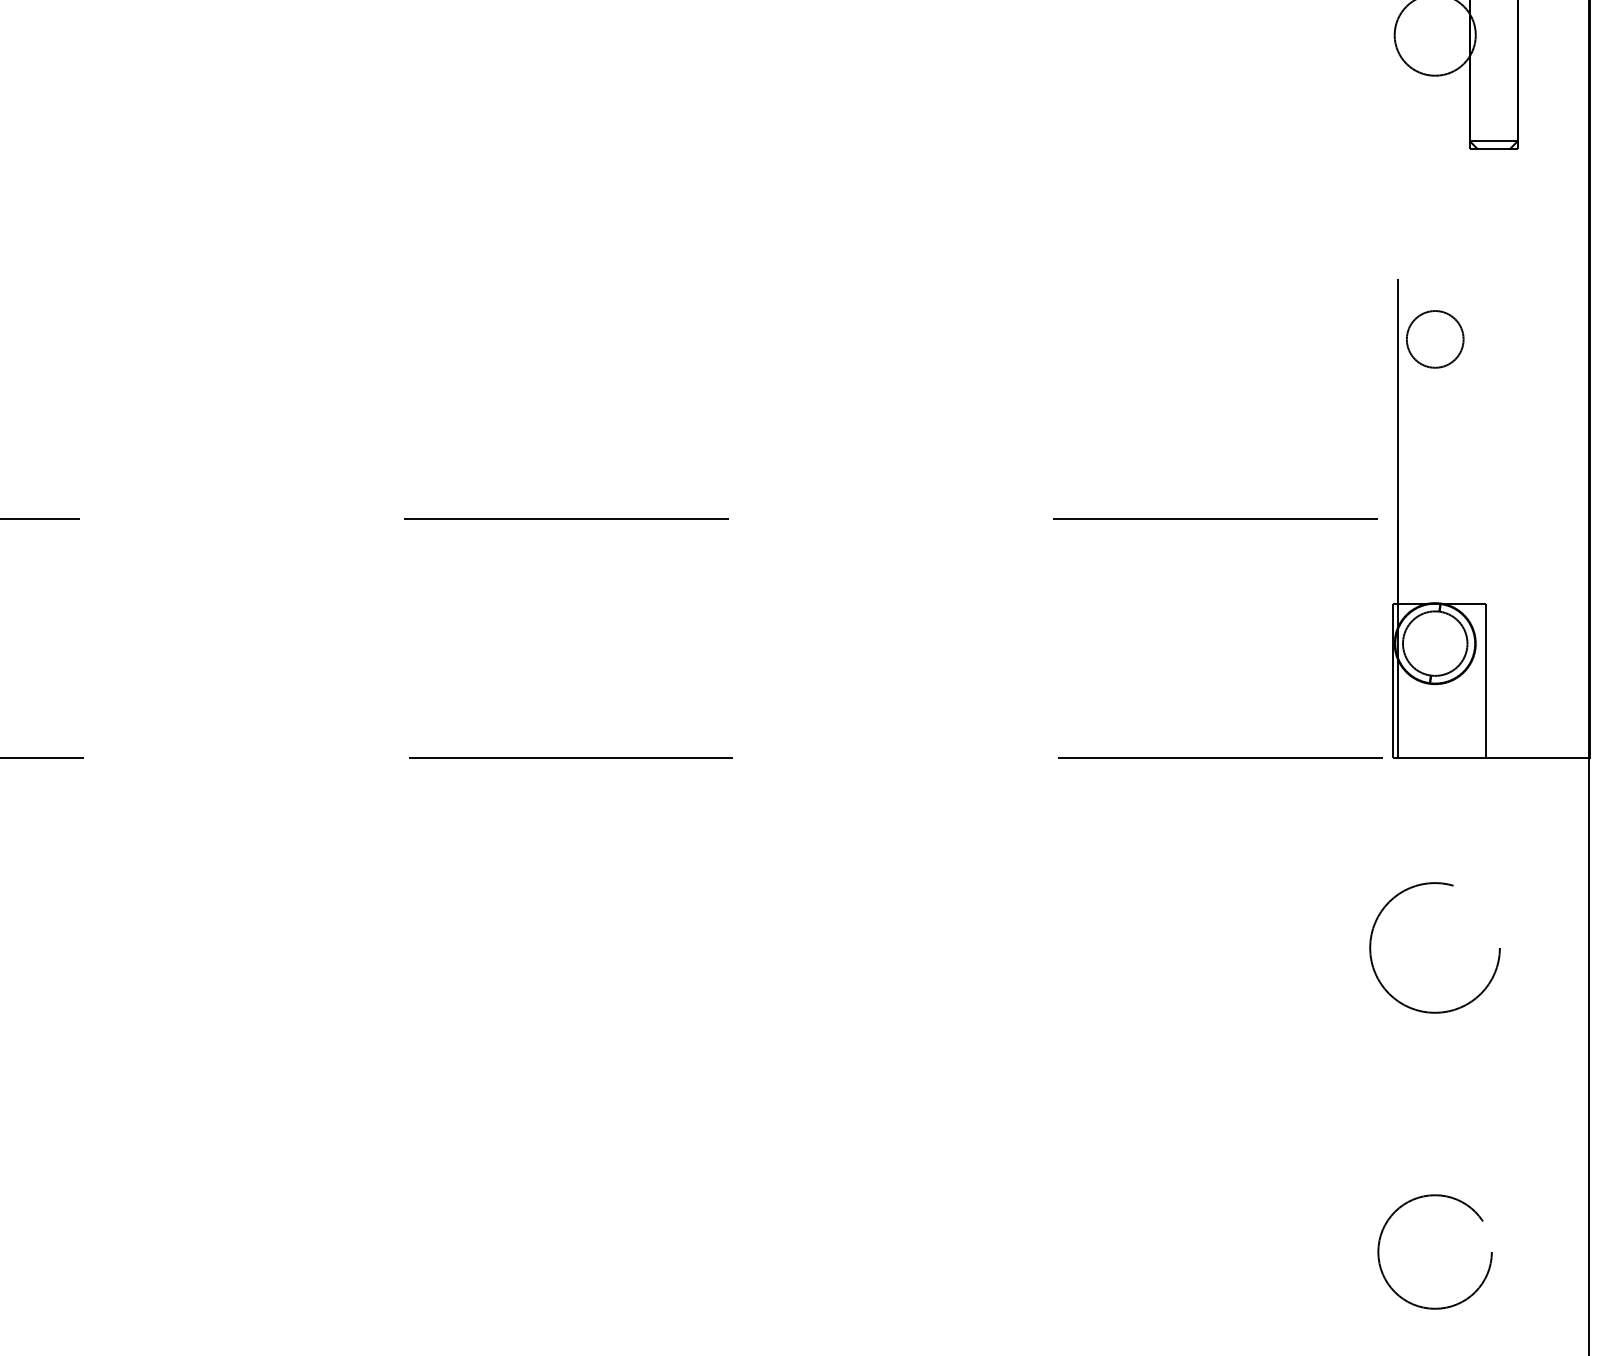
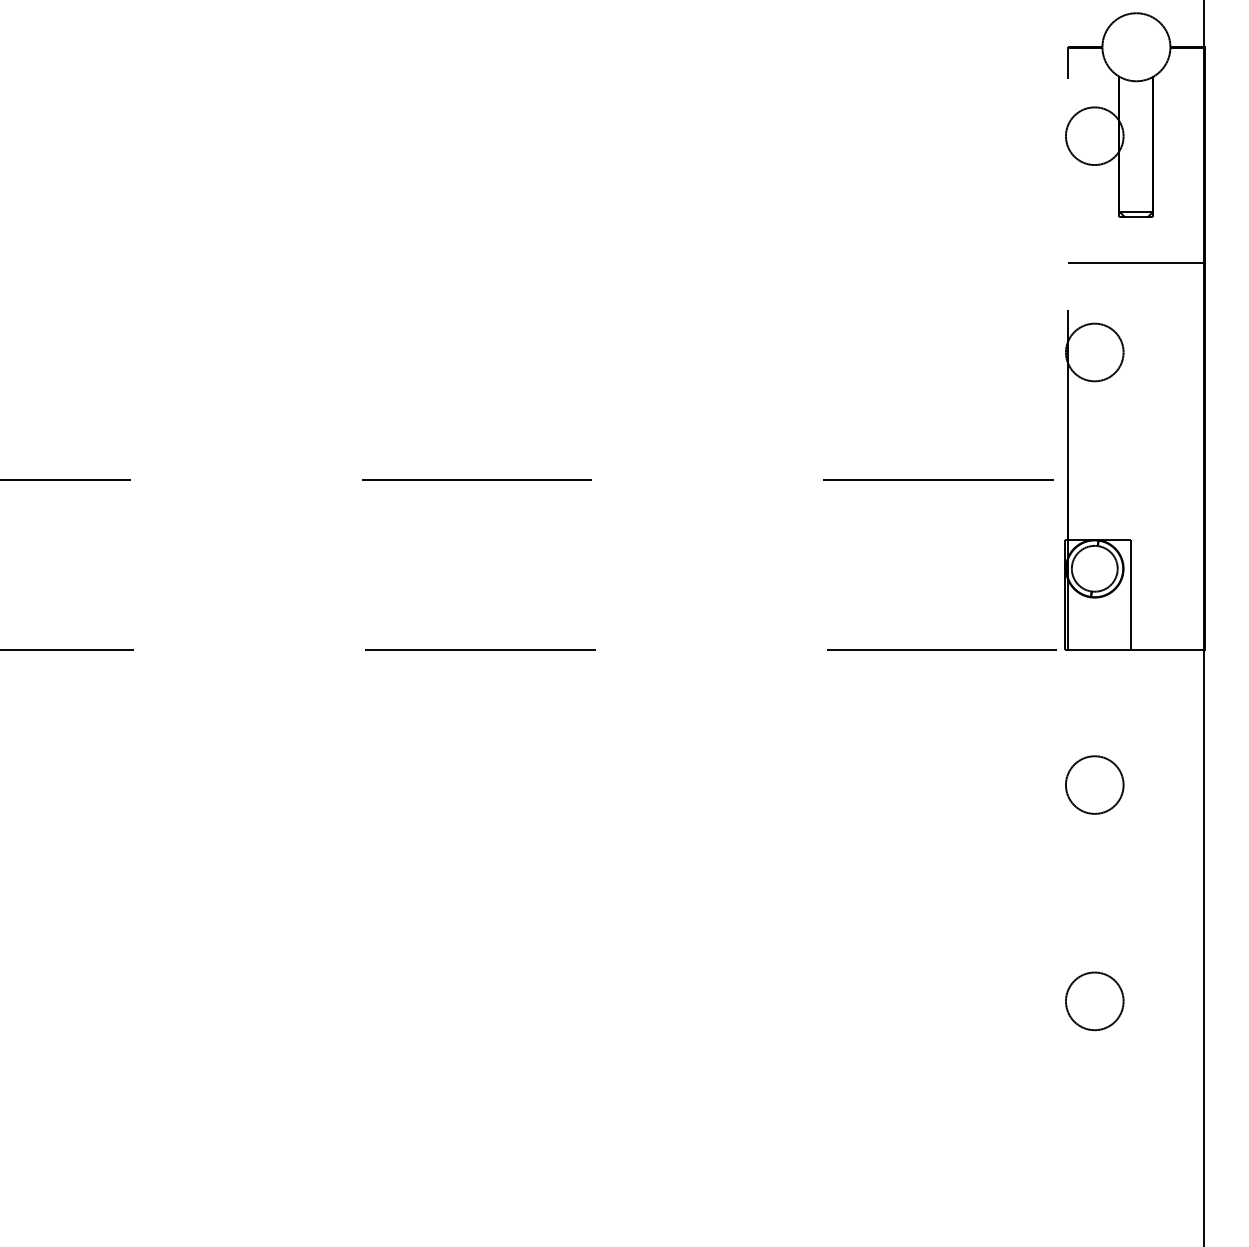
line: (1493, 214) -> (1136, 263), added
circle: (1434, 339) -> (1094, 352), size x1.43
circle: (1434, 947) -> (1094, 784), size x0.62
circle: (1434, 1252) -> (1094, 1001), size x0.71

